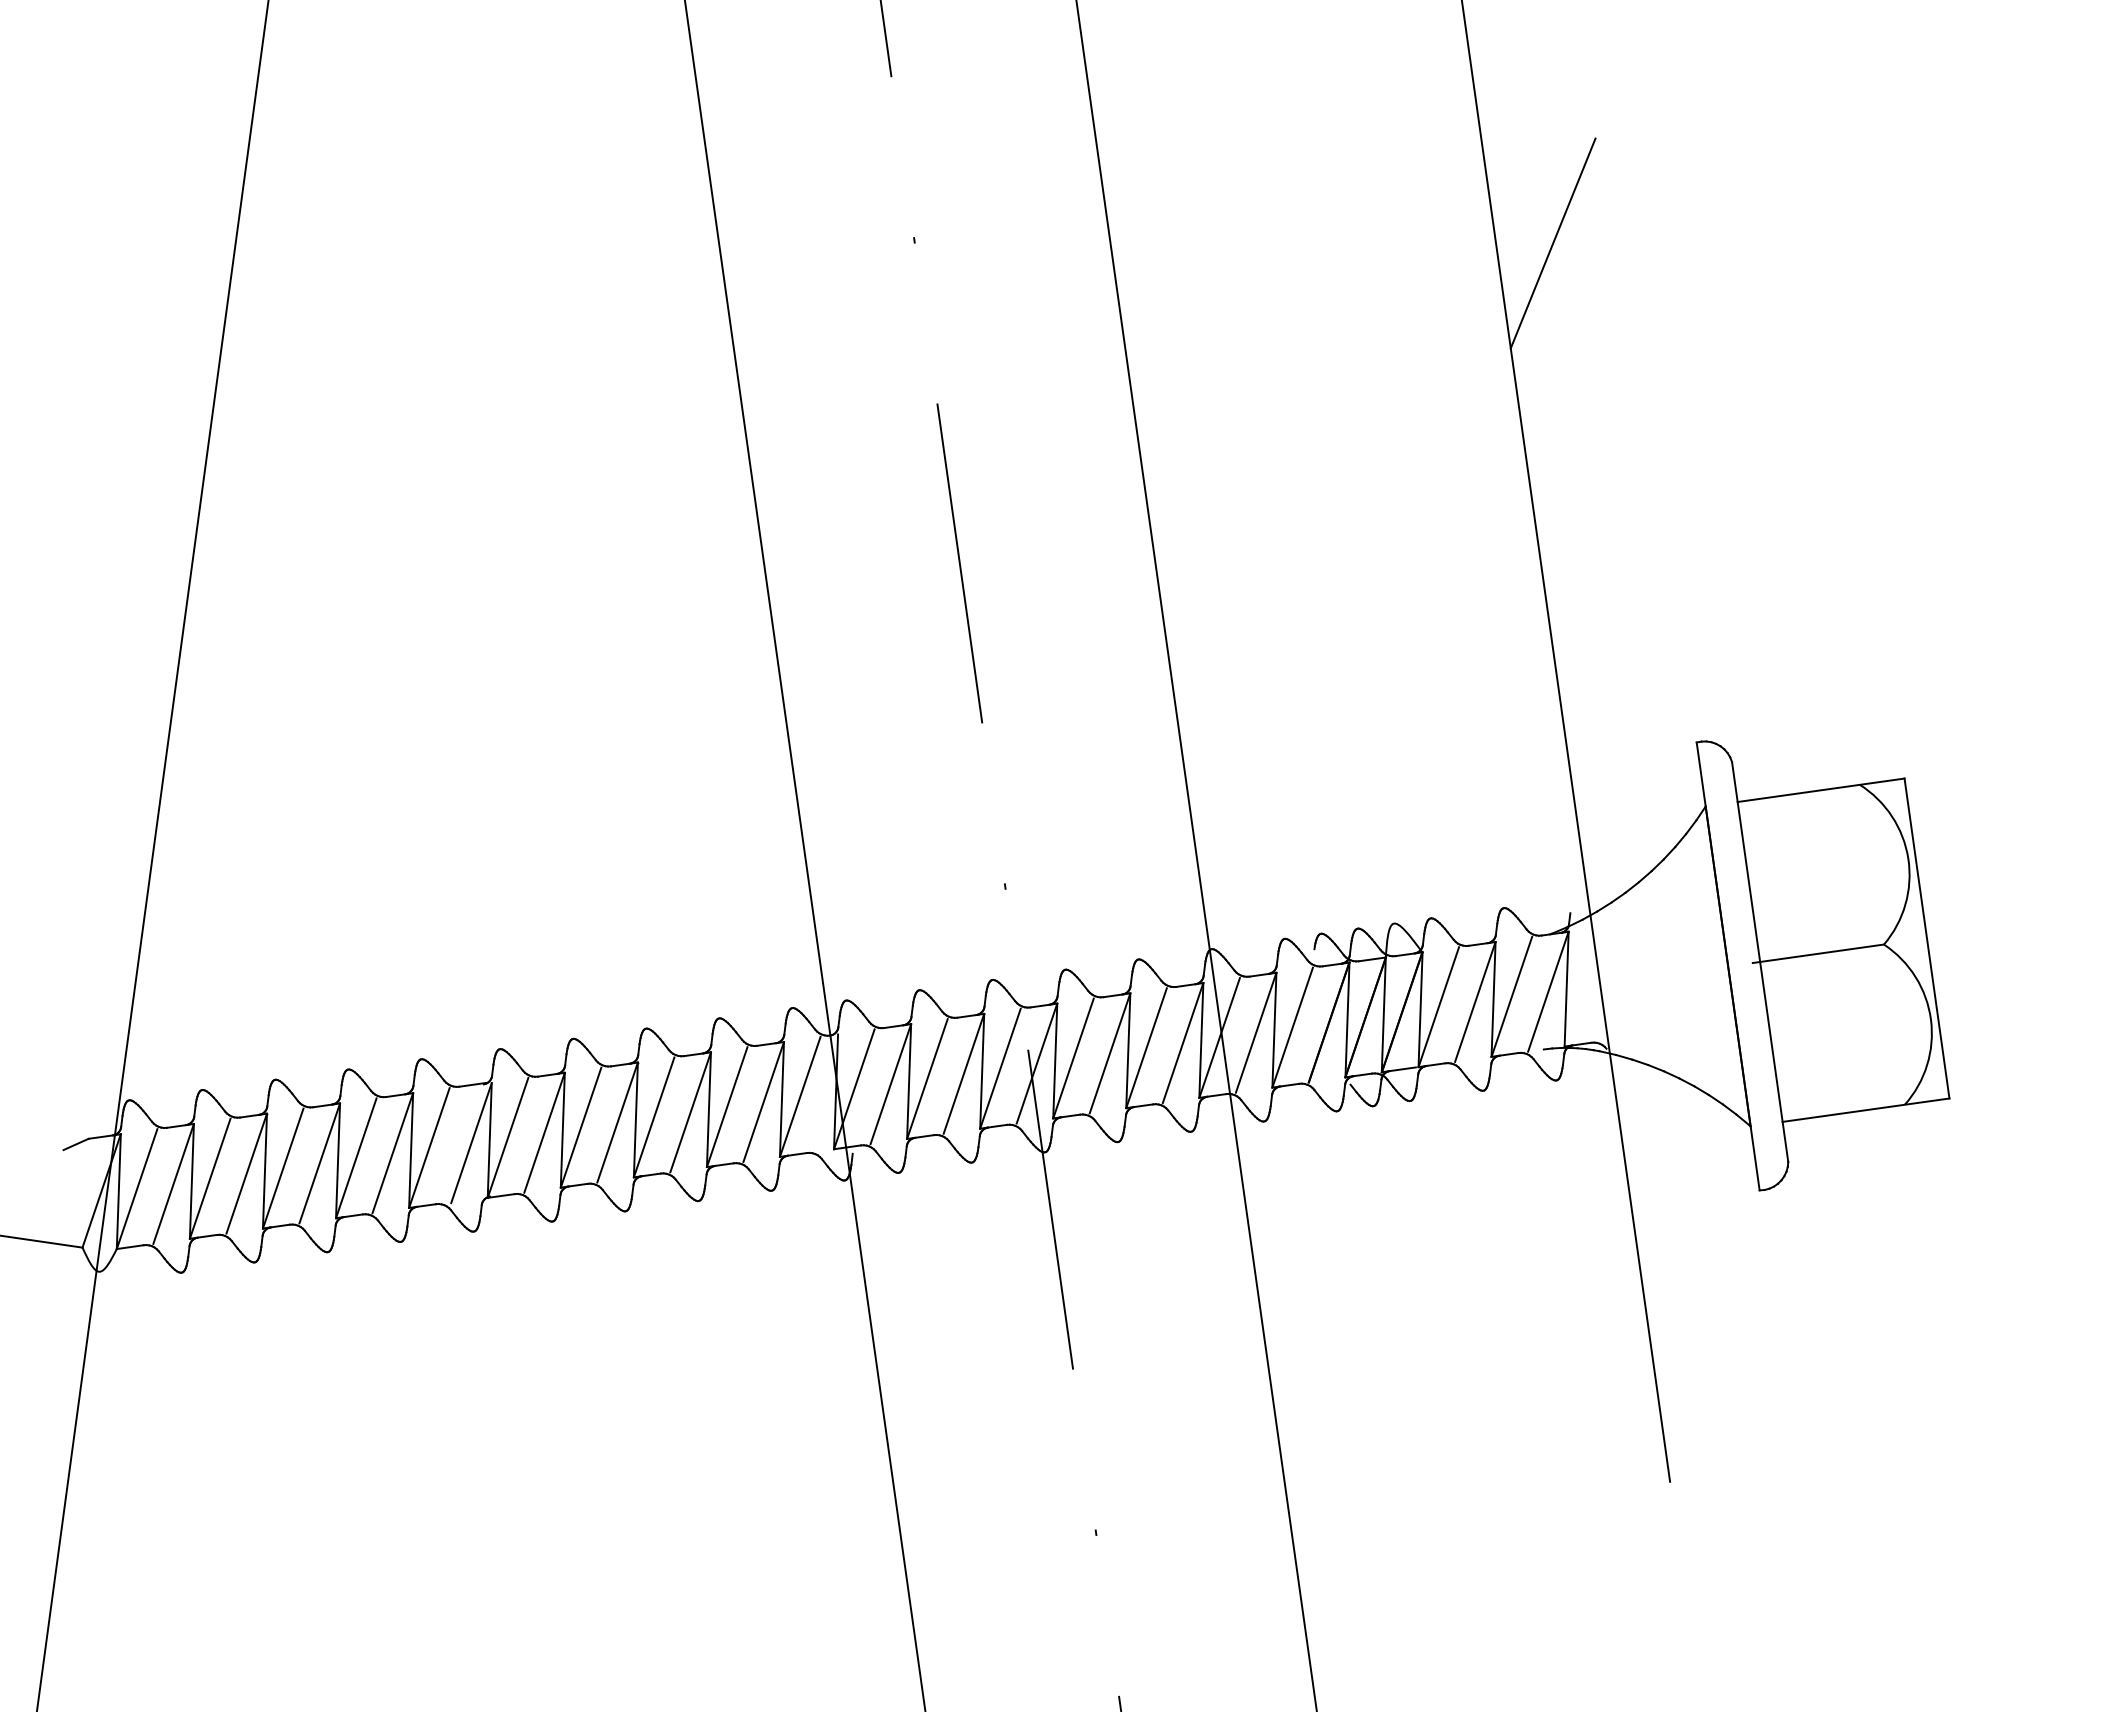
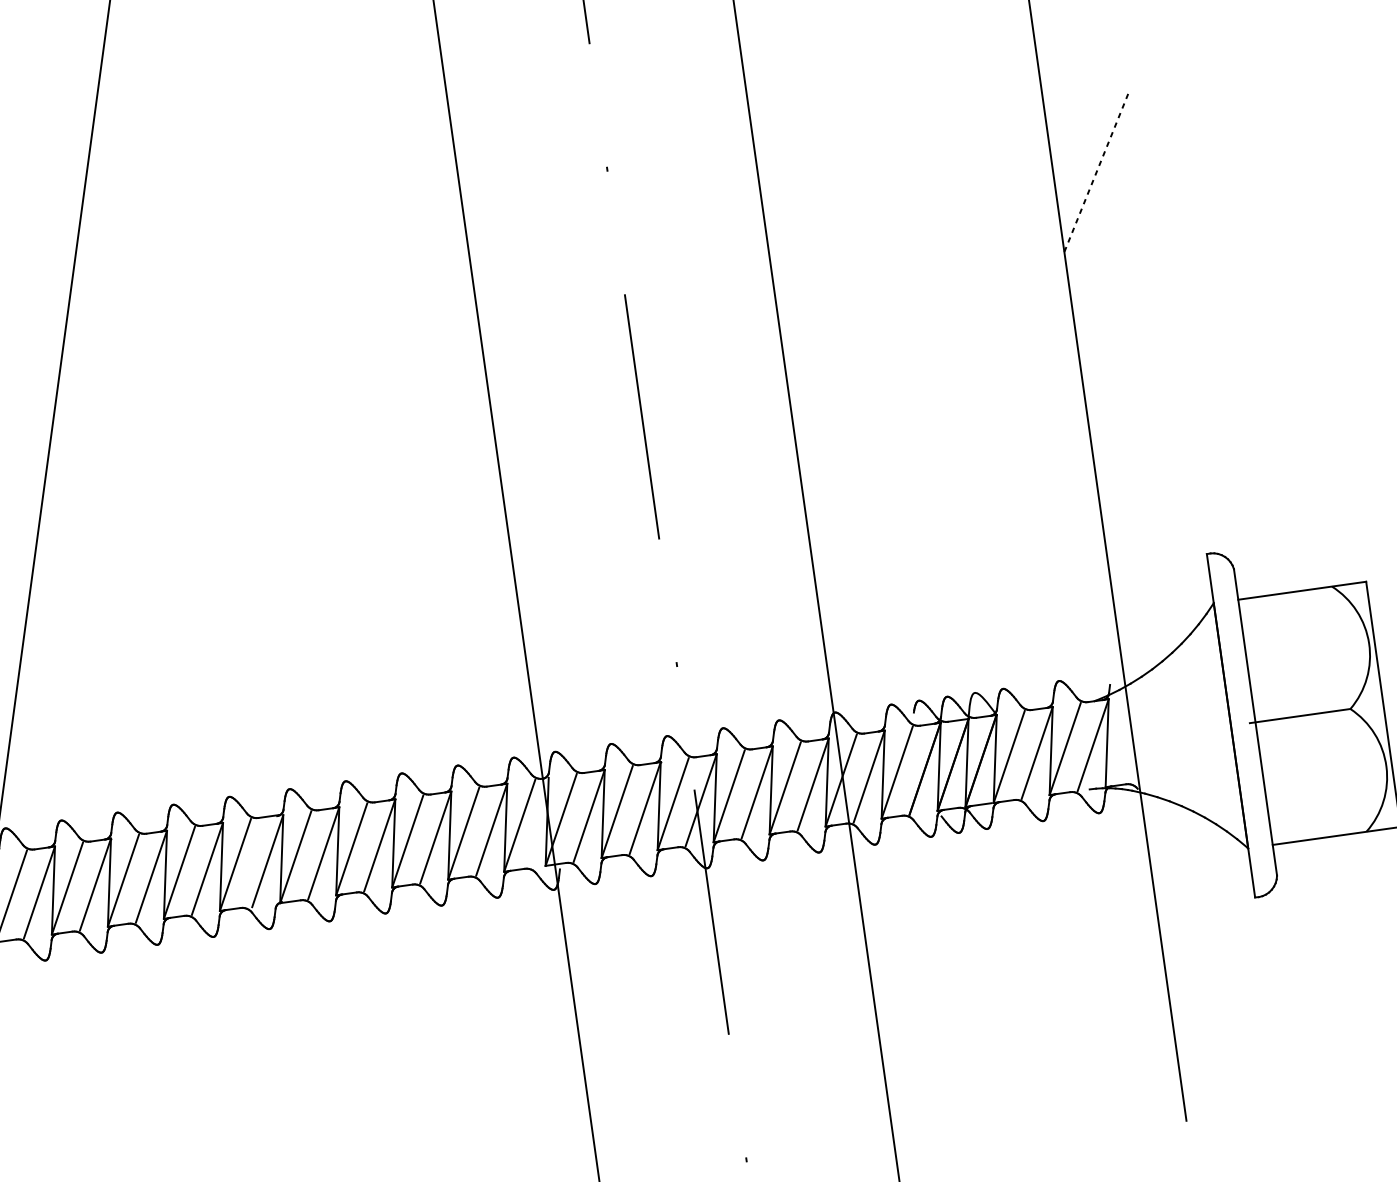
line: (1553, 242) -> (1097, 170), solid -> dashed

